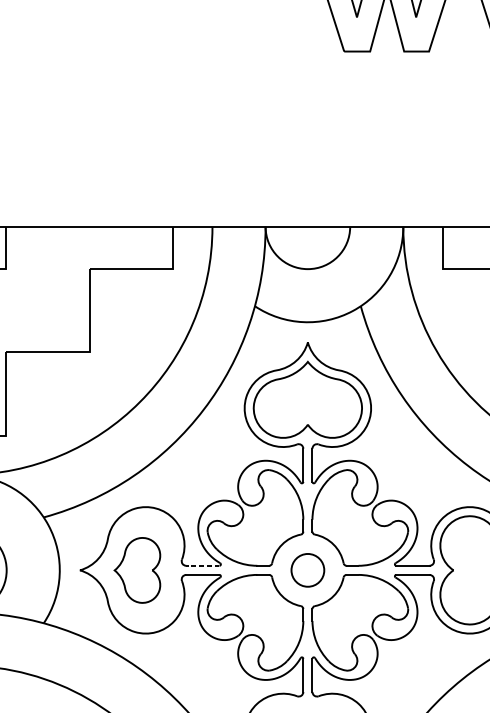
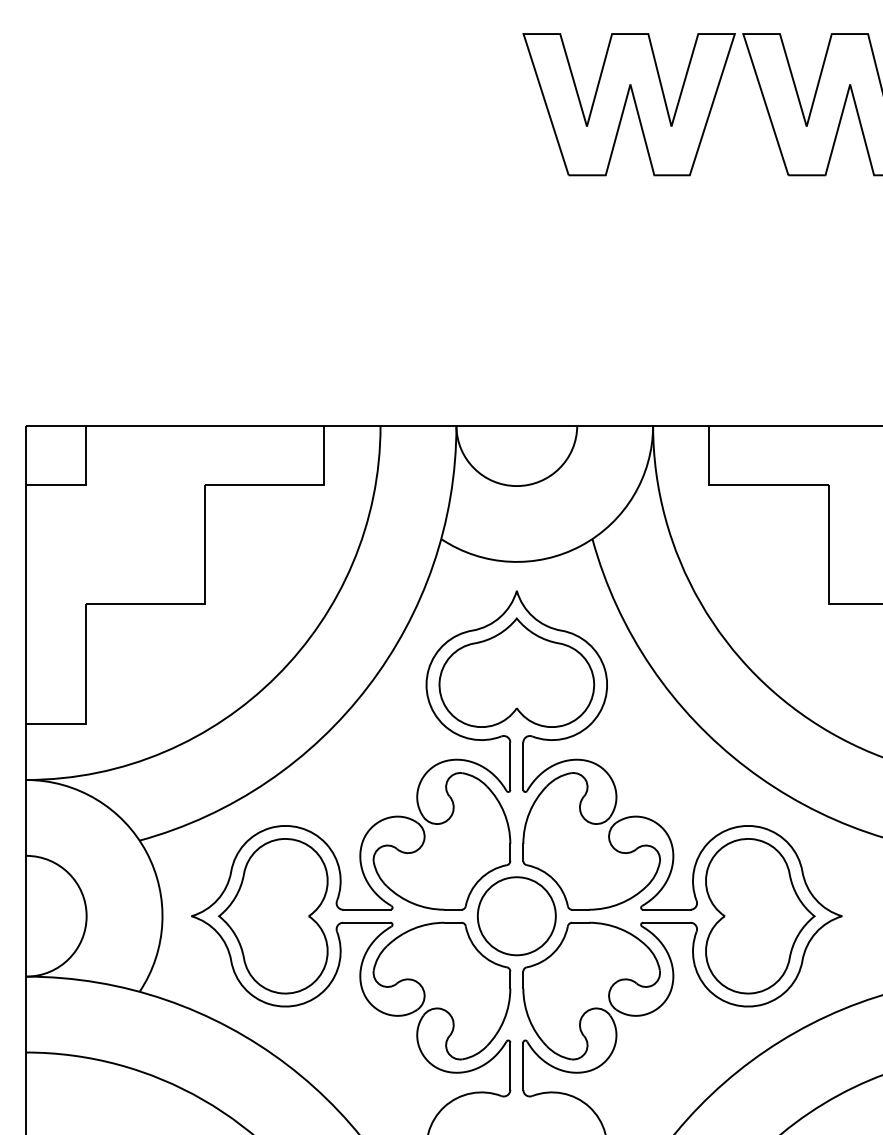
line: (202, 565) -> (366, 909), dashed -> solid
part: (137, 570) -> (273, 916), size x1.67
circle: (307, 570) -> (516, 916), size x1.67

